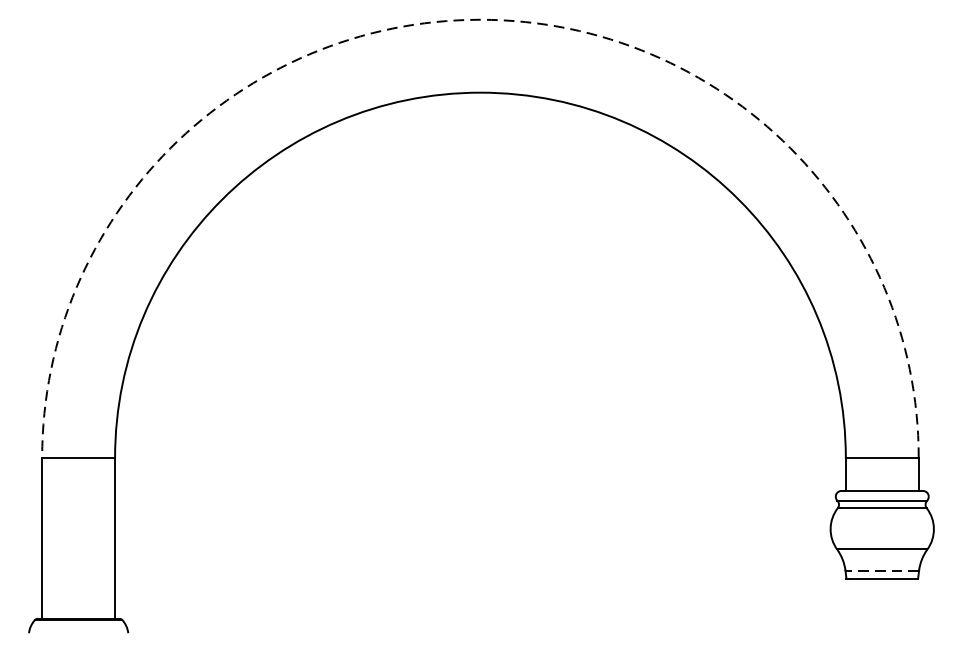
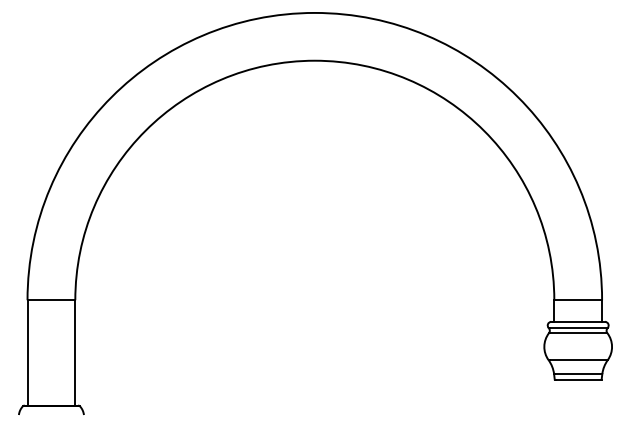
arc: (479, 19) -> (314, 12), dashed -> solid
line: (882, 571) -> (578, 374), dashed -> solid

